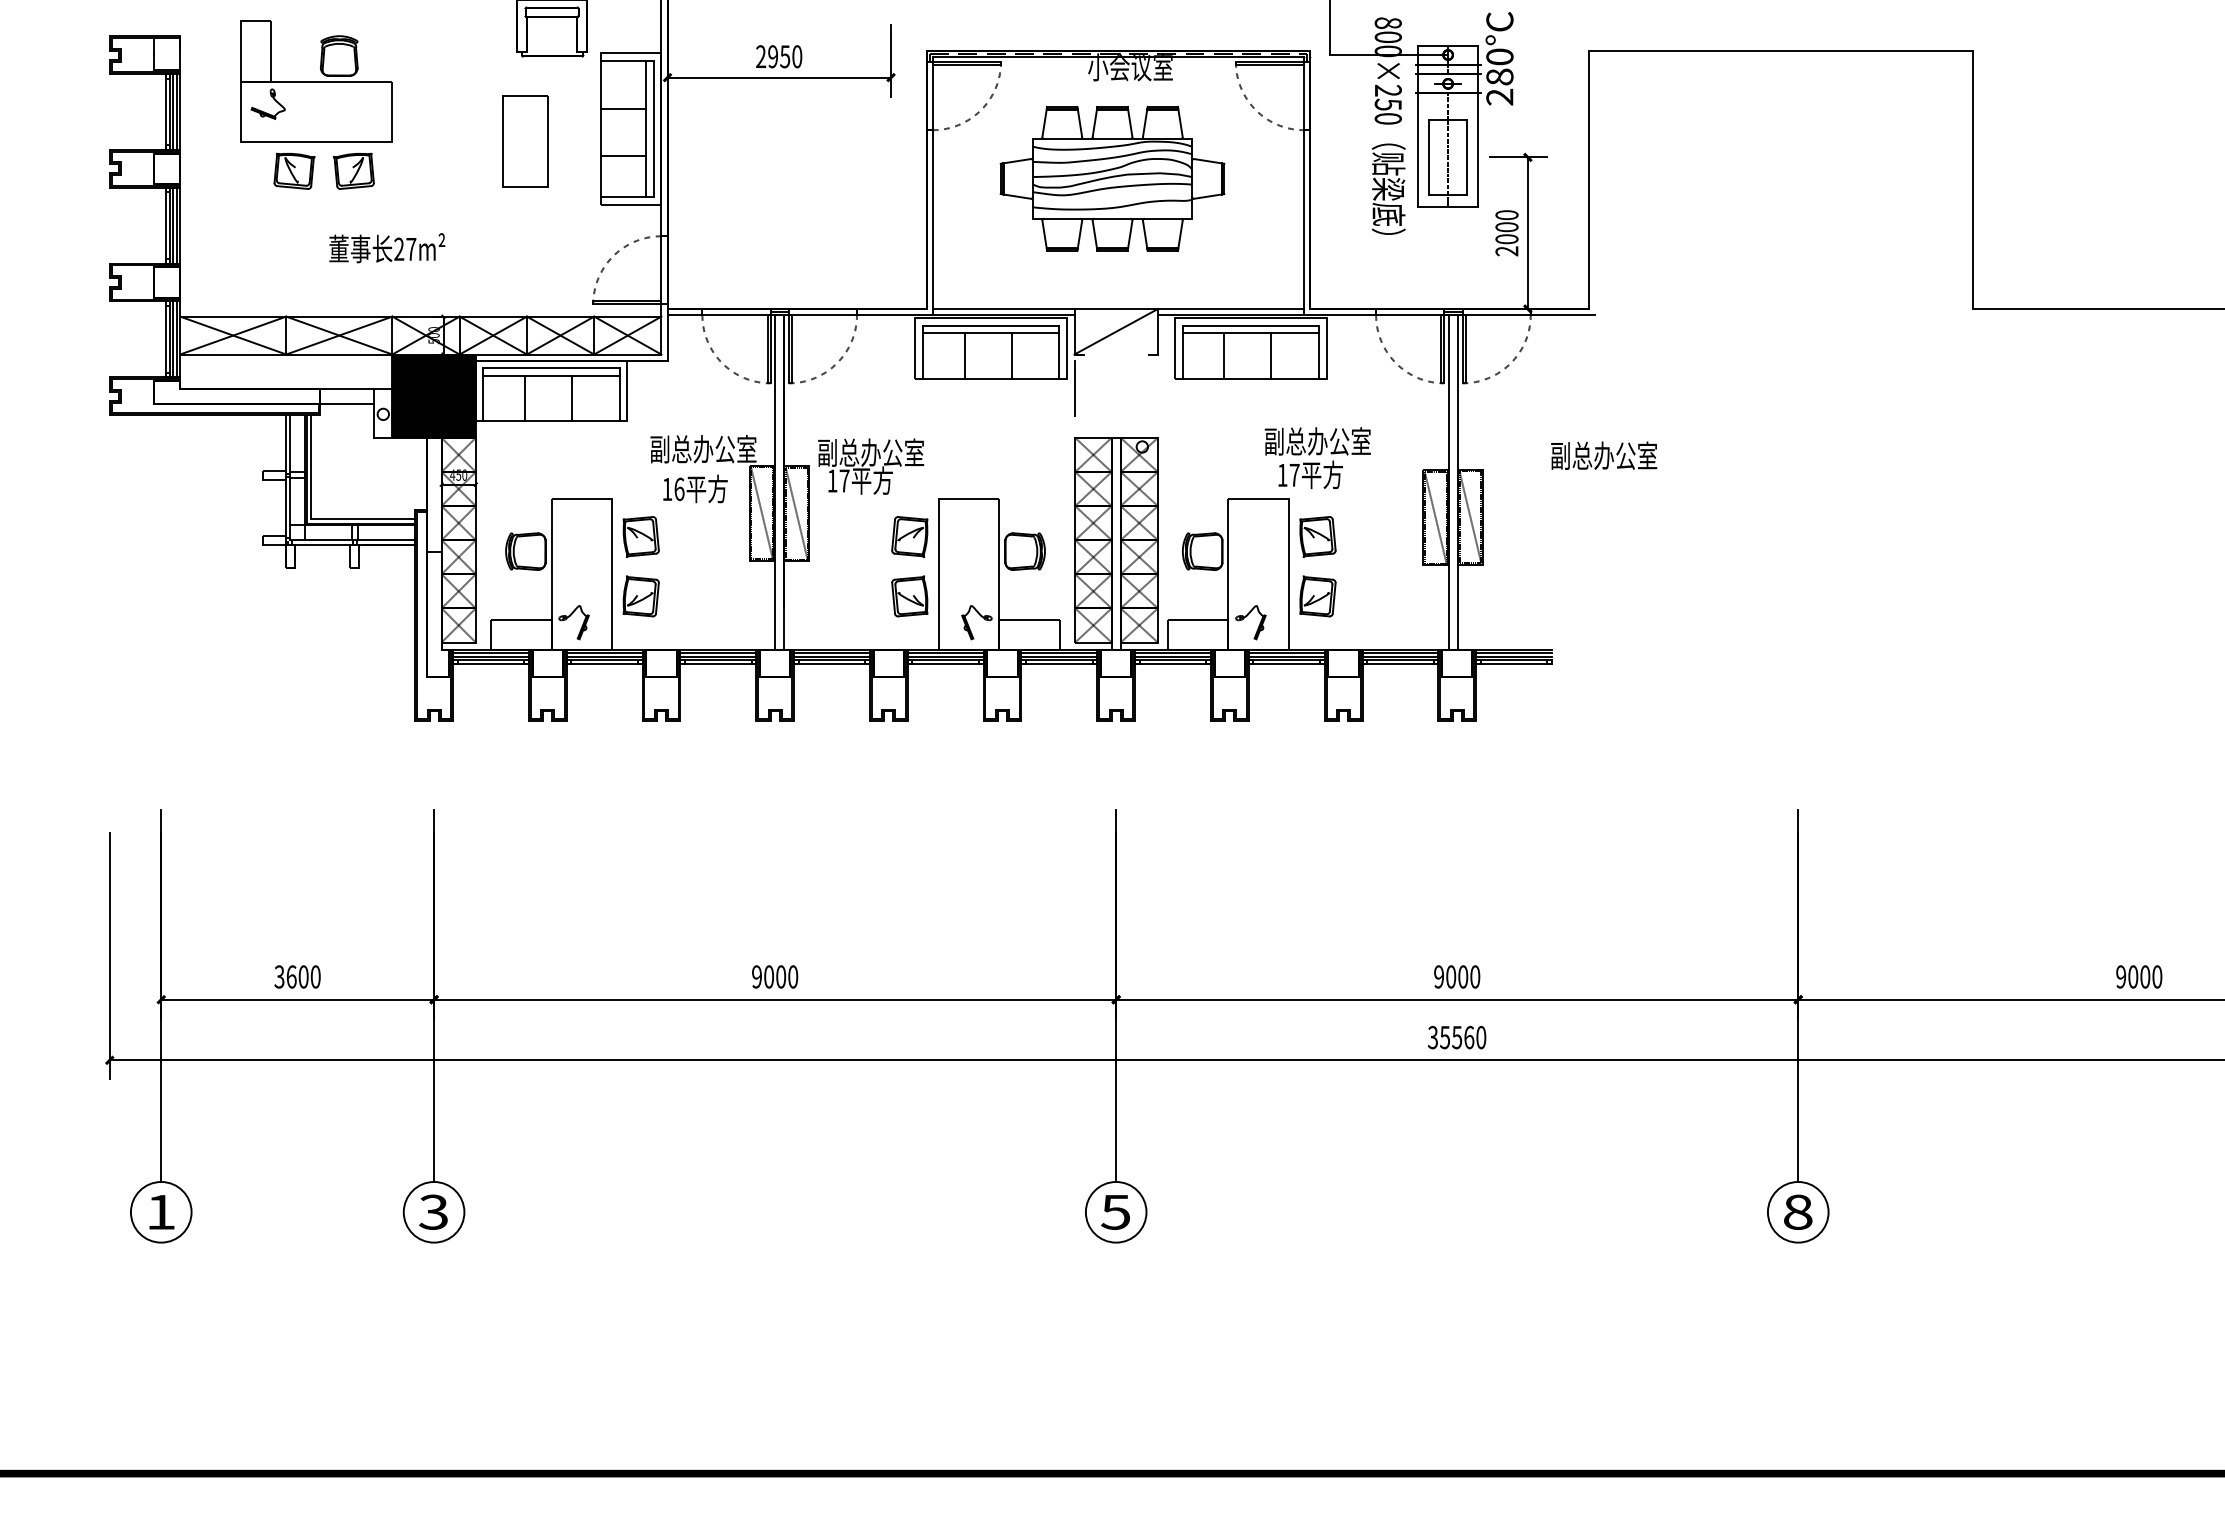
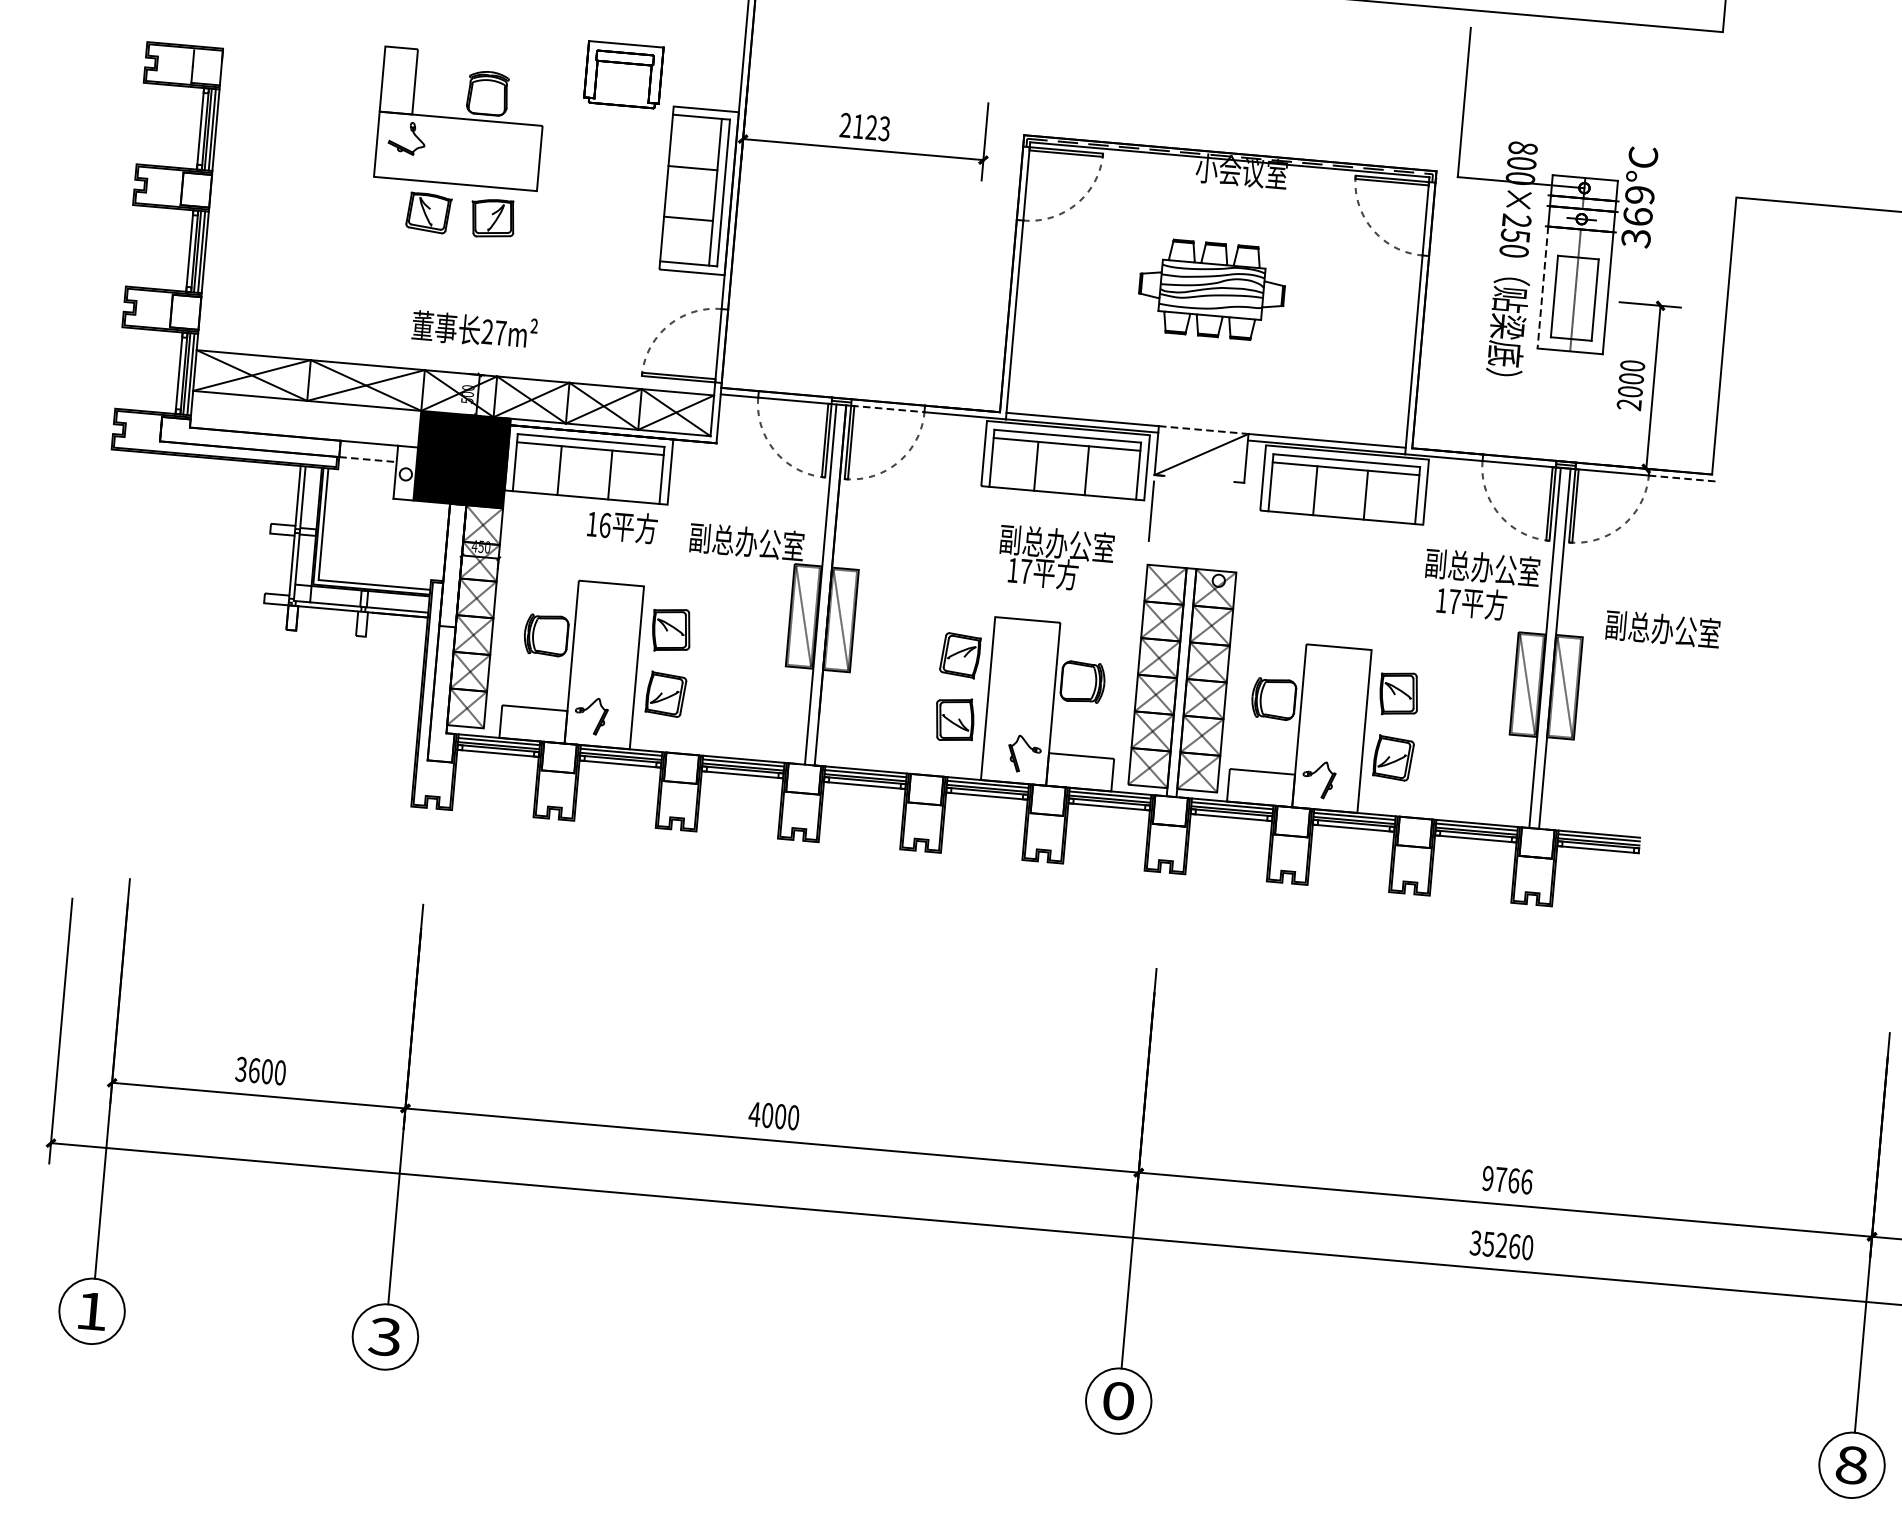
text: (785, 56) -> (871, 127), 2950 -> 2123
text: (1499, 76) -> (1637, 216), 280°C -> 369°C
part: (316, 104) -> (458, 143), moved
part: (525, 141) -> (584, 194), removed
line: (1417, 150) -> (1542, 287), solid -> dashed
part: (1112, 178) -> (1212, 289), size x0.6
text: (387, 248) -> (475, 329), moved
line: (1116, 309) -> (1203, 430), solid -> dashed
line: (823, 315) -> (888, 409), solid -> dashed
line: (1563, 315) -> (1683, 479), solid -> dashed
line: (347, 403) -> (368, 459), solid -> dashed
text: (1604, 455) -> (1663, 628), moved
text: (1317, 458) -> (1480, 585), moved
text: (871, 466) -> (1056, 558), moved
text: (695, 488) -> (622, 525), moved
text: (756, 976) -> (754, 1113), 9000 -> 4000
text: (1463, 976) -> (1514, 1180), 9000 -> 9766
text: (1457, 1037) -> (1502, 1245), 35560 -> 35260
text: (1115, 1211) -> (1118, 1400), 5 -> 0

